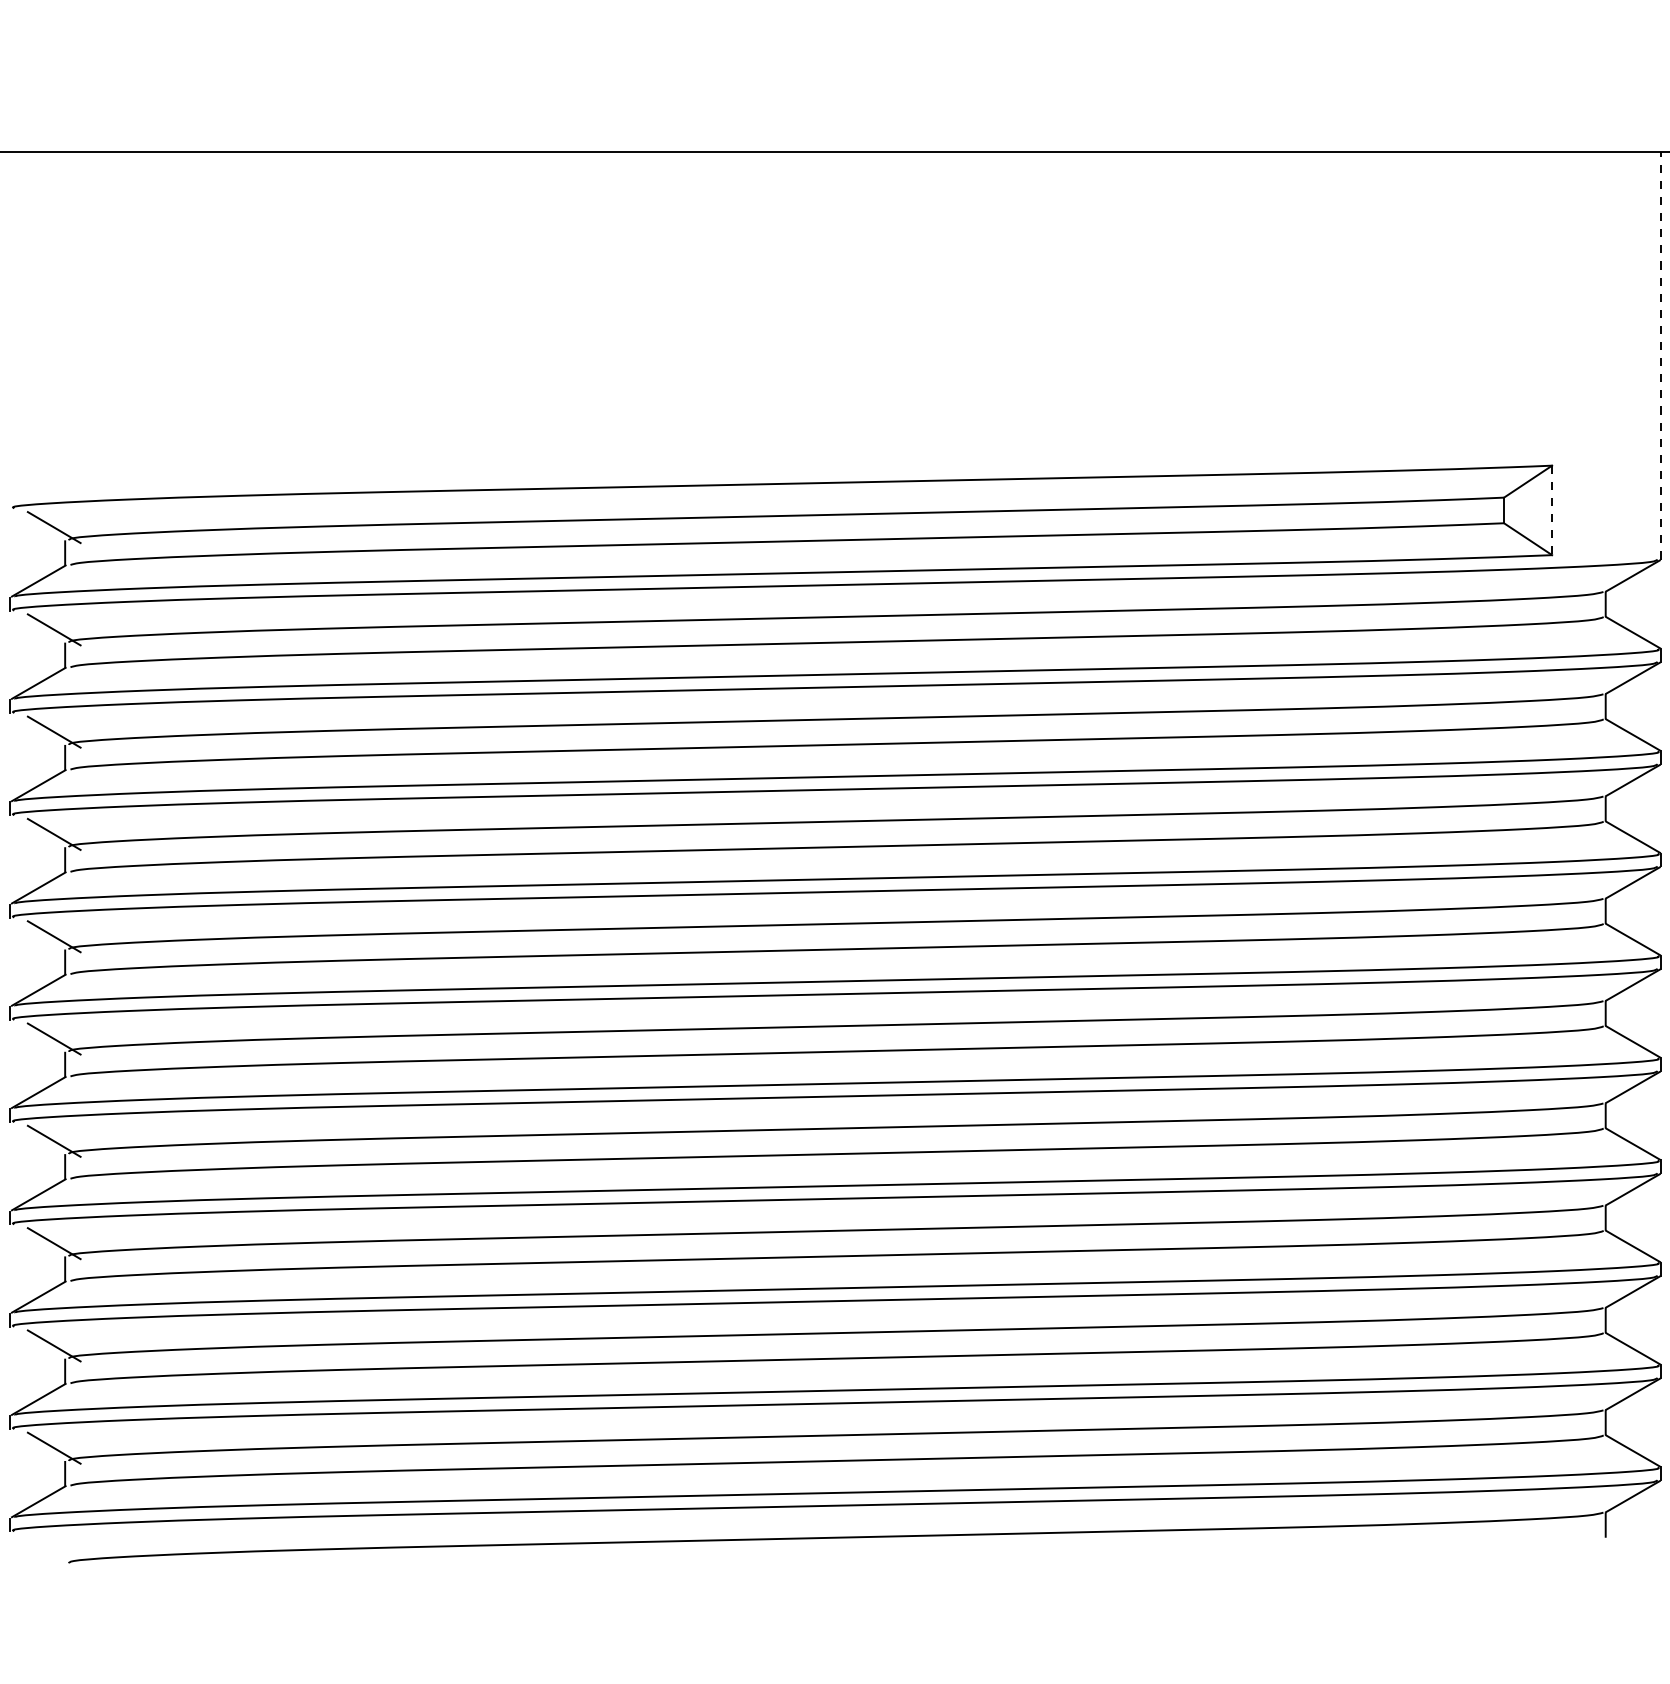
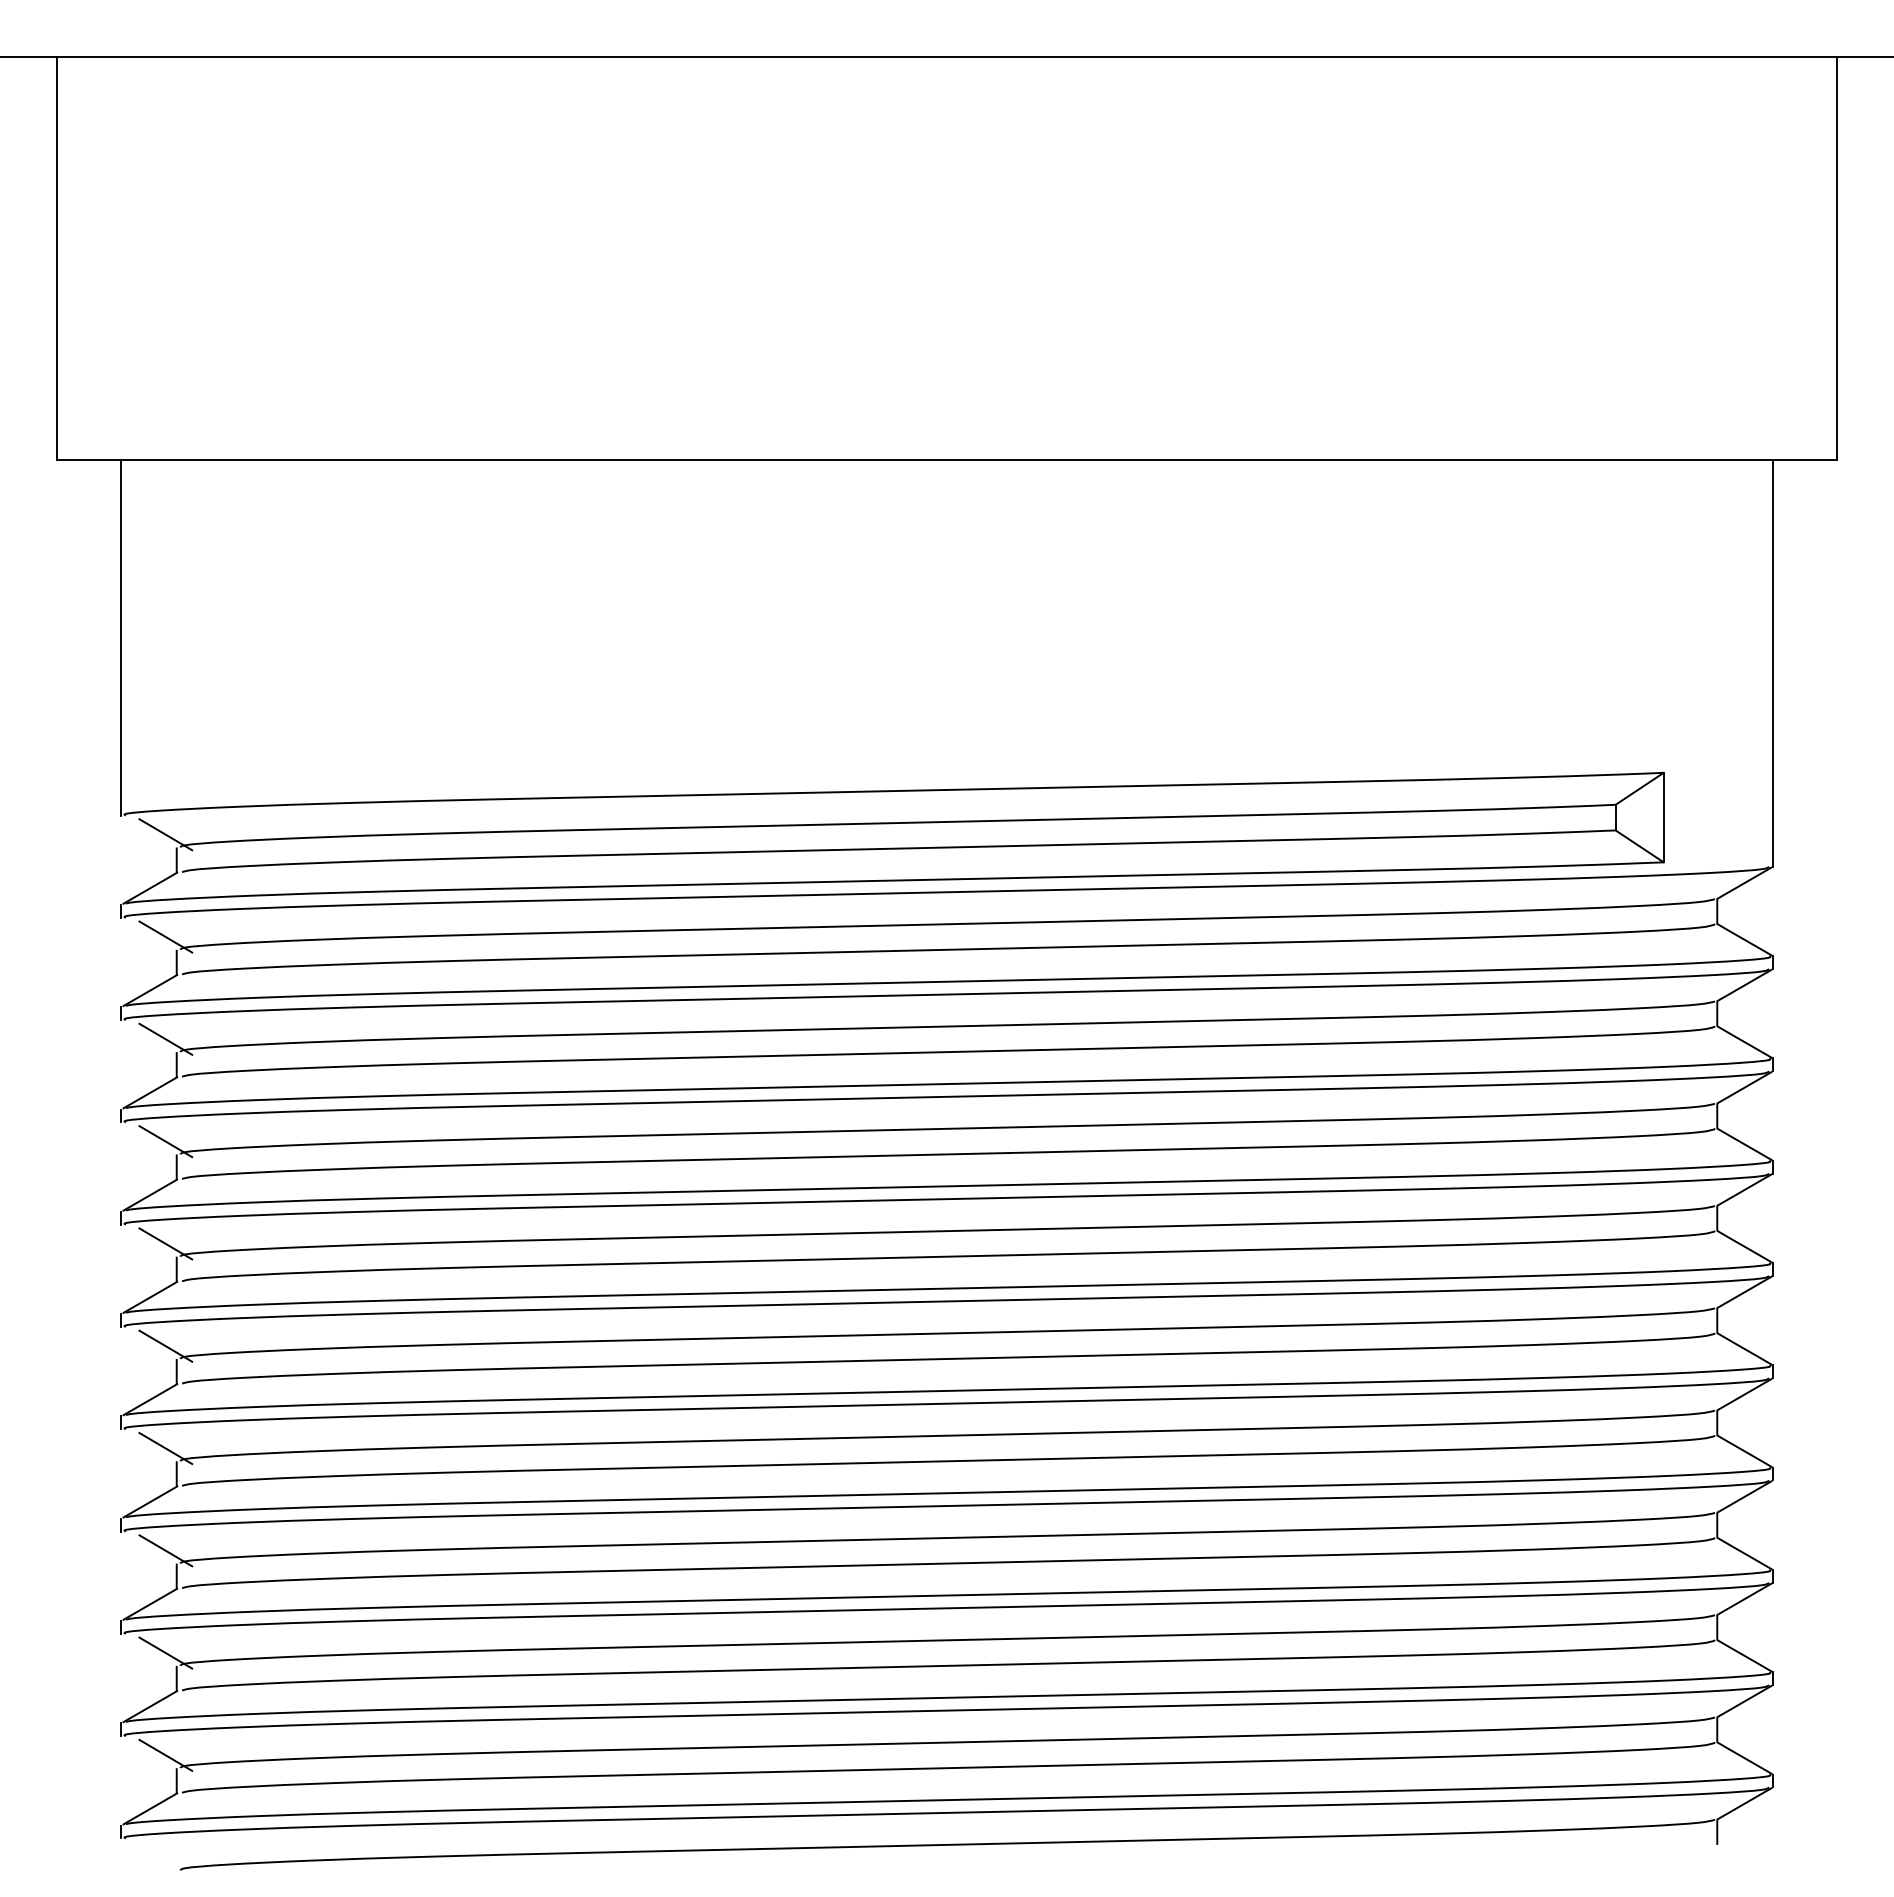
line: (9, 330) -> (121, 637), added
line: (1660, 356) -> (1772, 663), dashed -> solid
line: (1551, 510) -> (1663, 817), dashed -> solid

